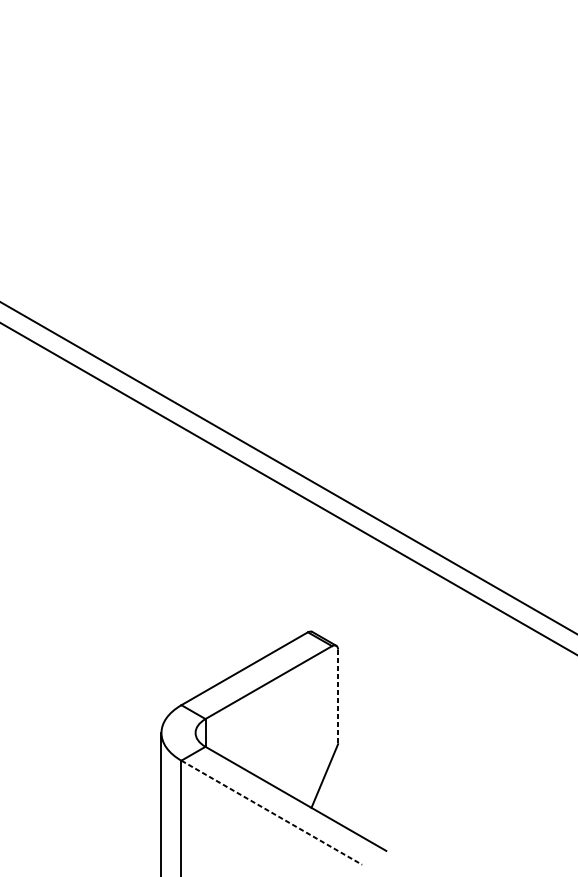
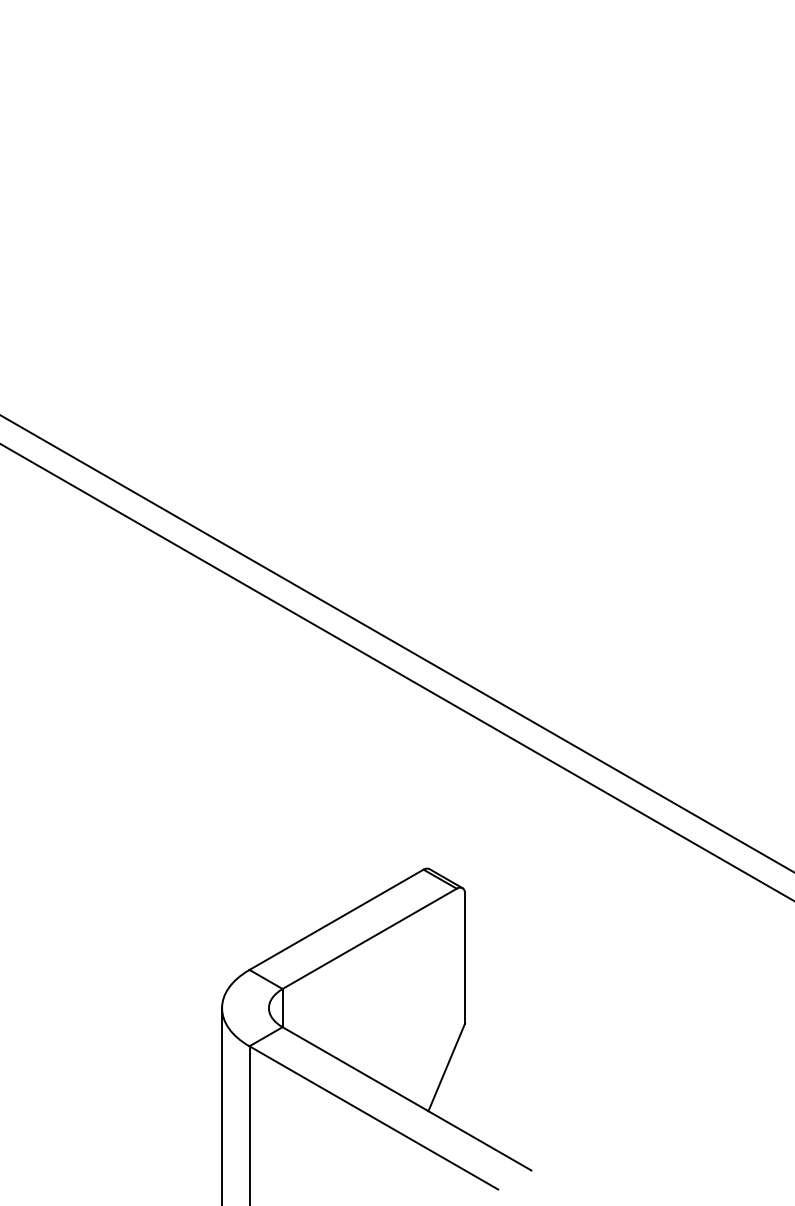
line: (338, 696) -> (465, 958), dashed -> solid
line: (272, 813) -> (374, 1118), dashed -> solid

